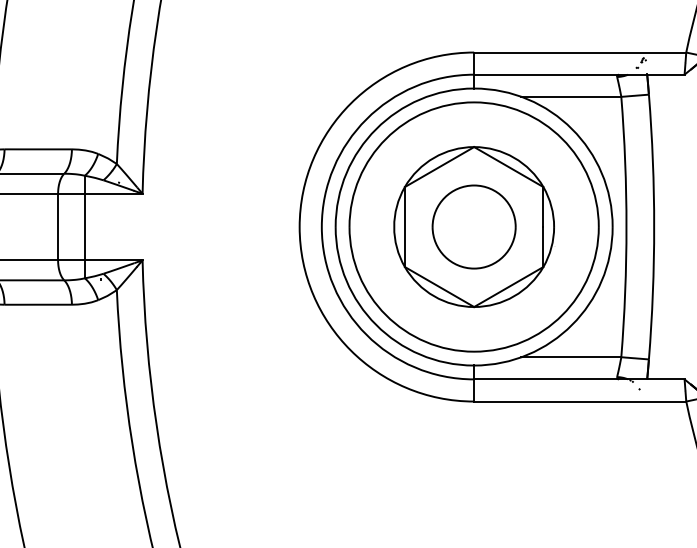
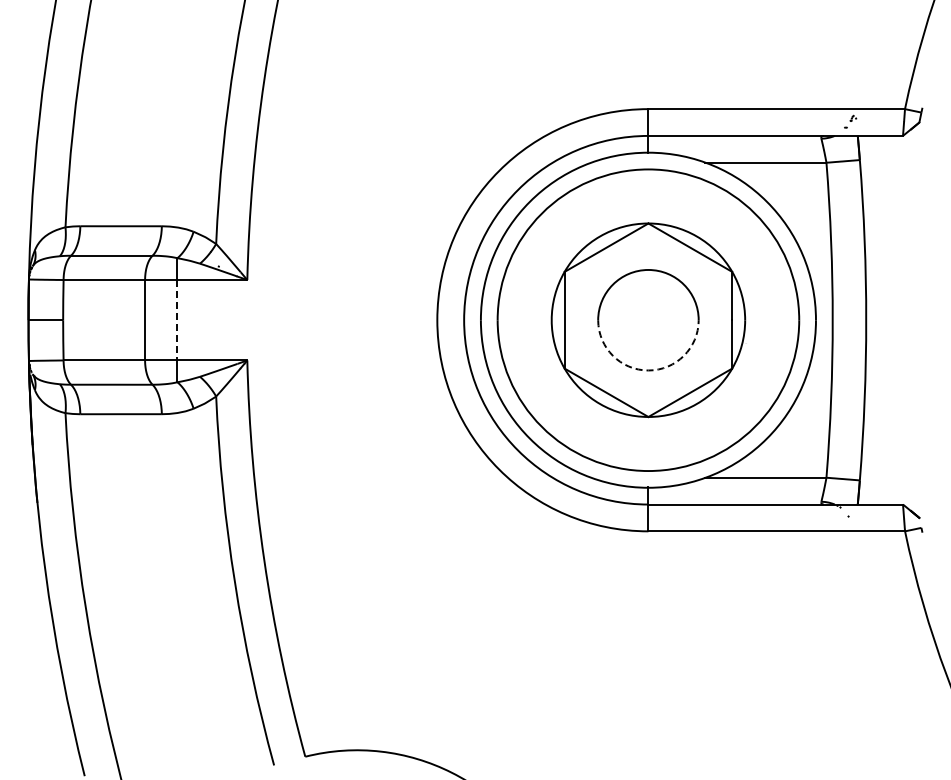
line: (84, 227) -> (177, 320), solid -> dashed
arc: (474, 268) -> (648, 370), solid -> dashed

